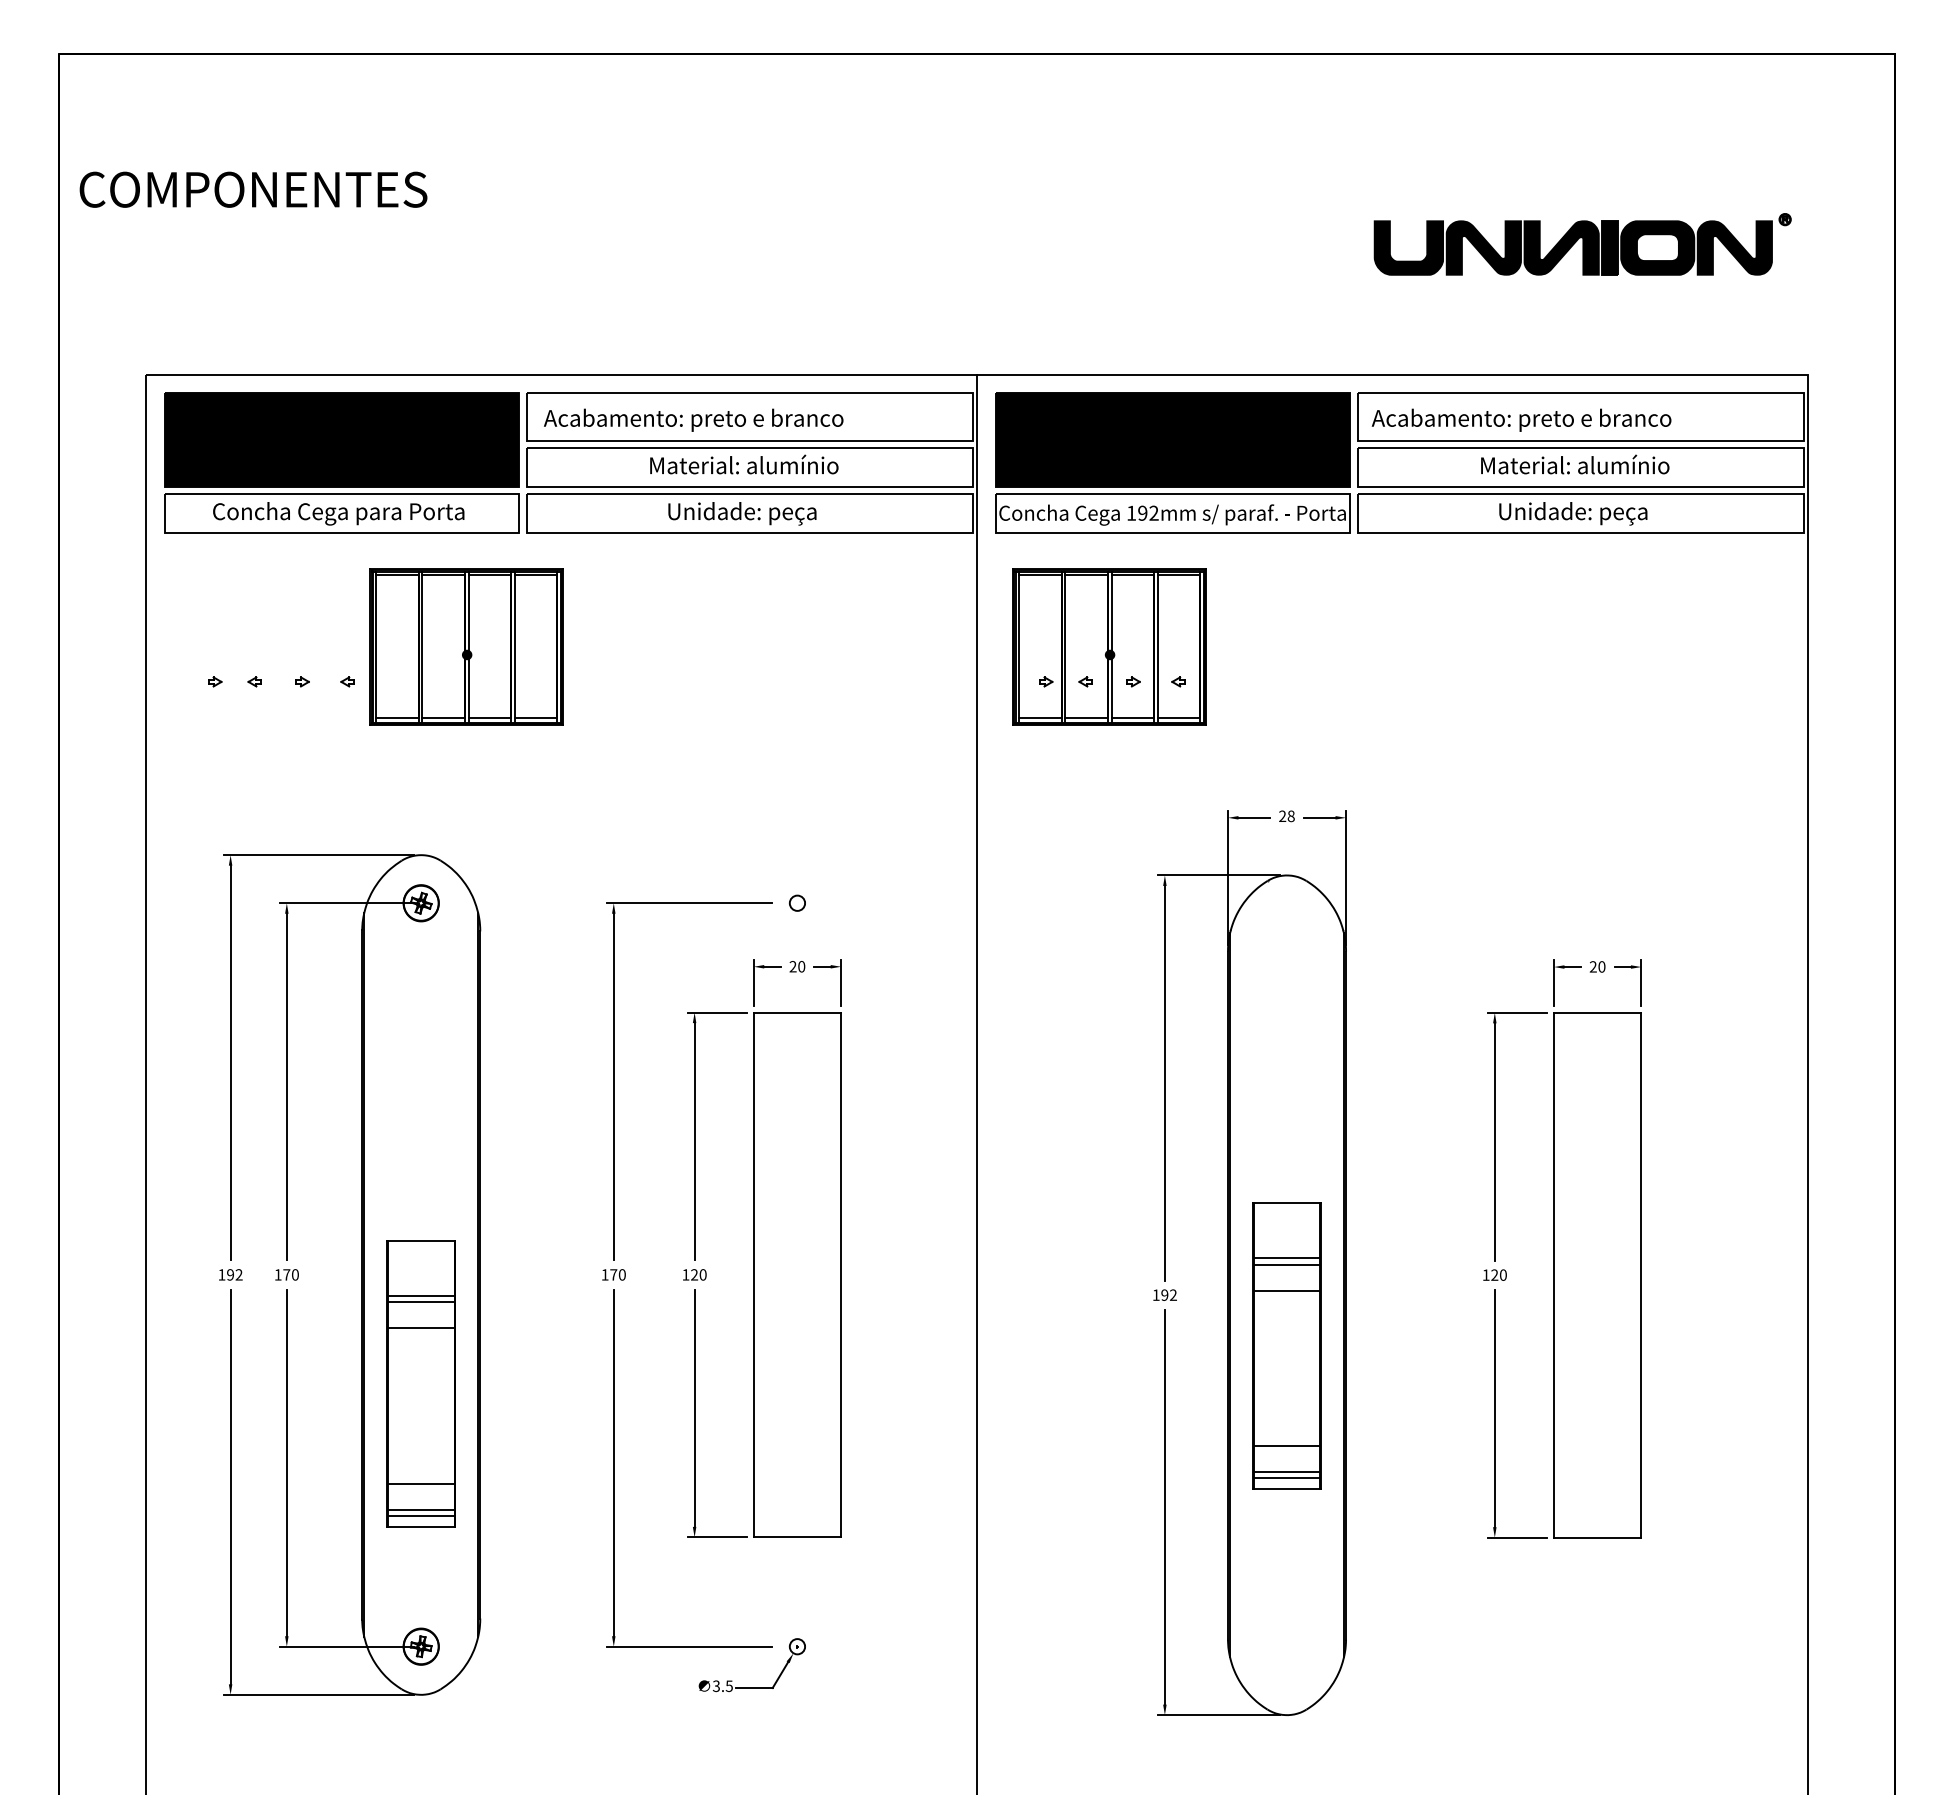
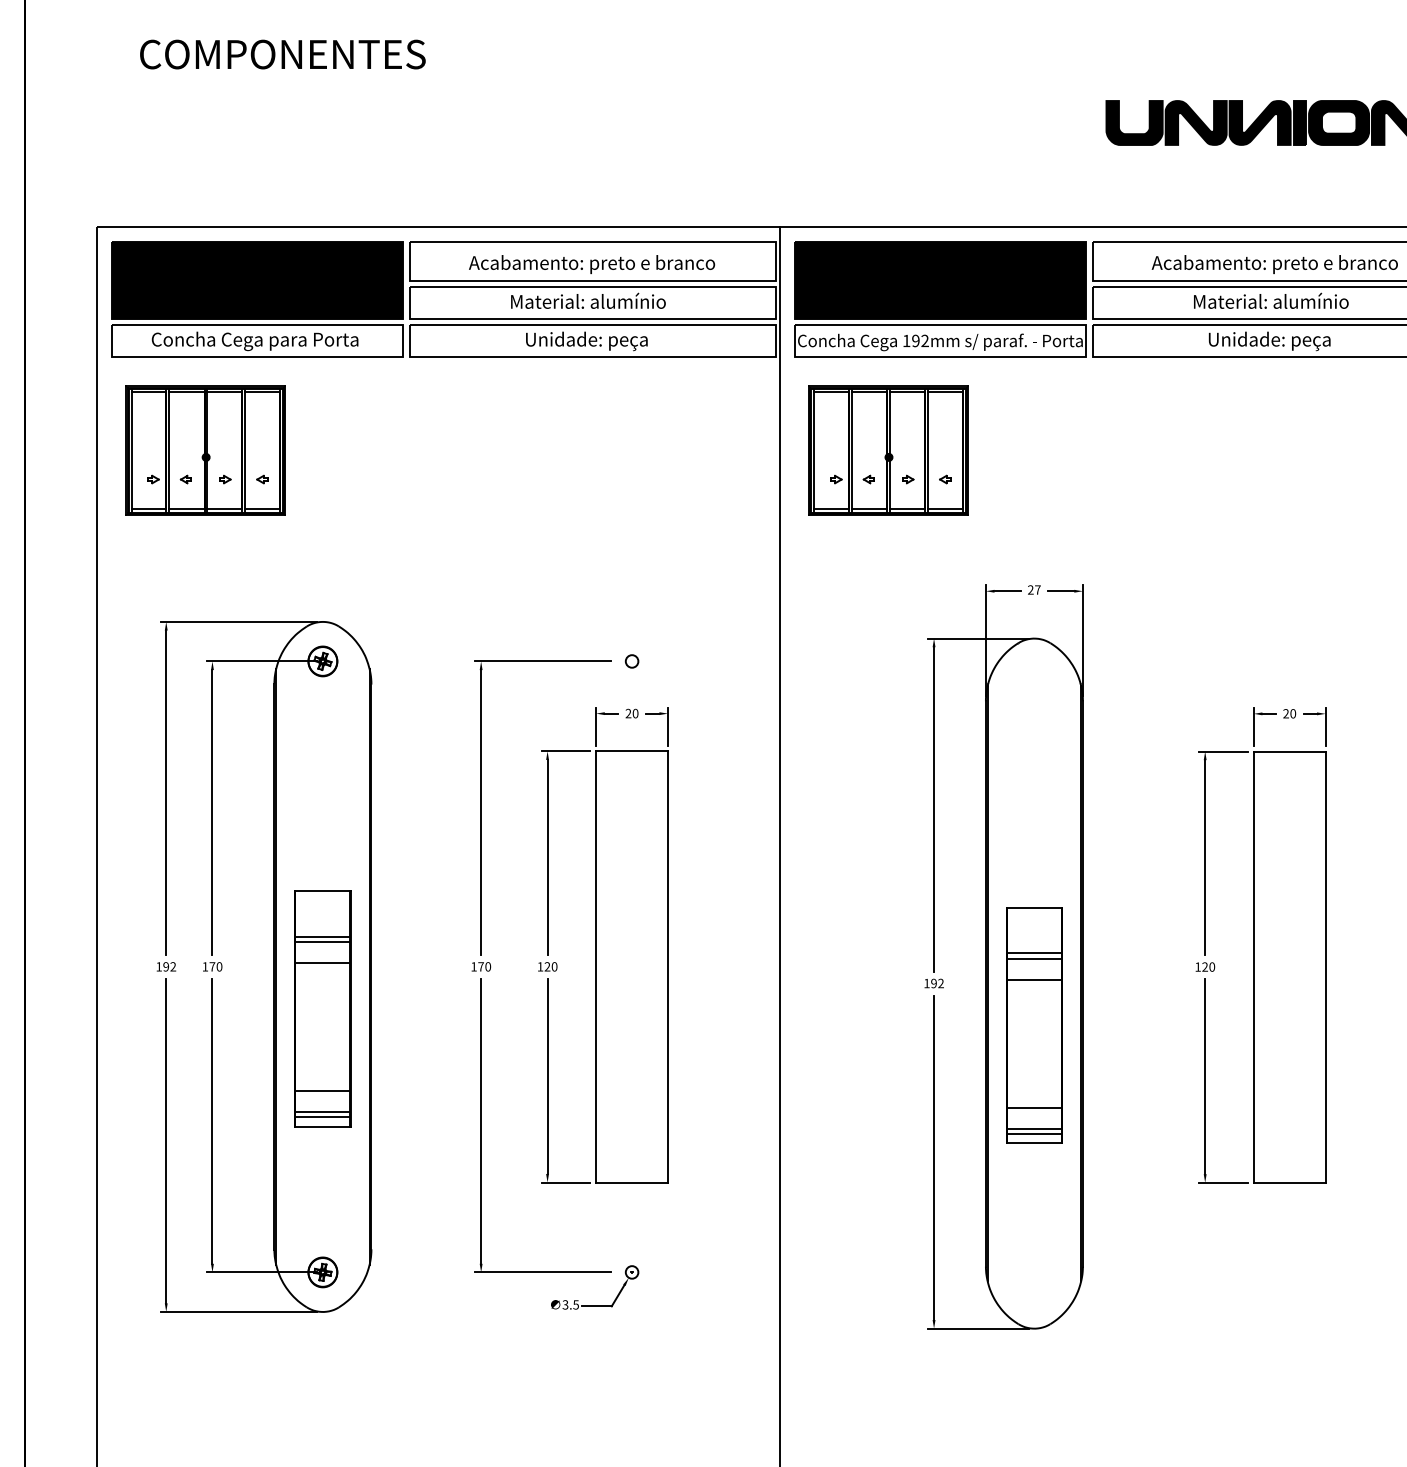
text: (253, 189) -> (282, 54), moved
text: (693, 419) -> (591, 263), moved
text: (1521, 419) -> (1274, 263), moved
part: (466, 646) -> (205, 450), moved
text: (1290, 816) -> (1037, 590), 28 -> 27
part: (420, 1383) -> (322, 1008), moved

